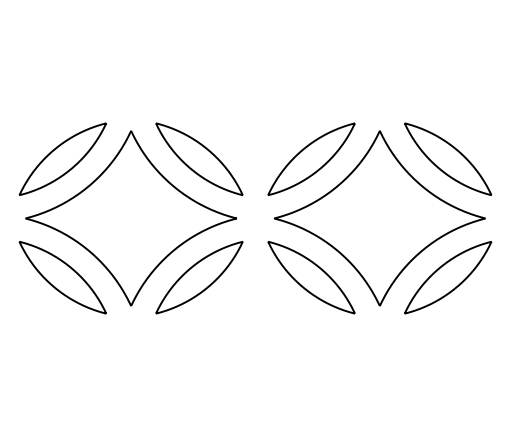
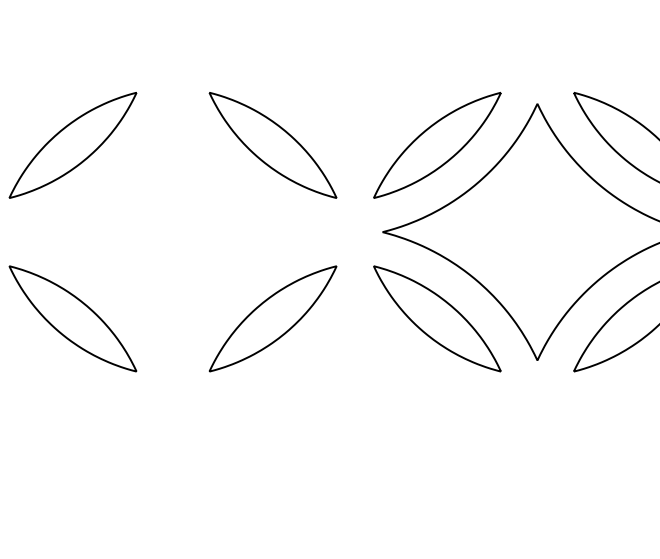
part: (130, 218) -> (172, 232), removed

